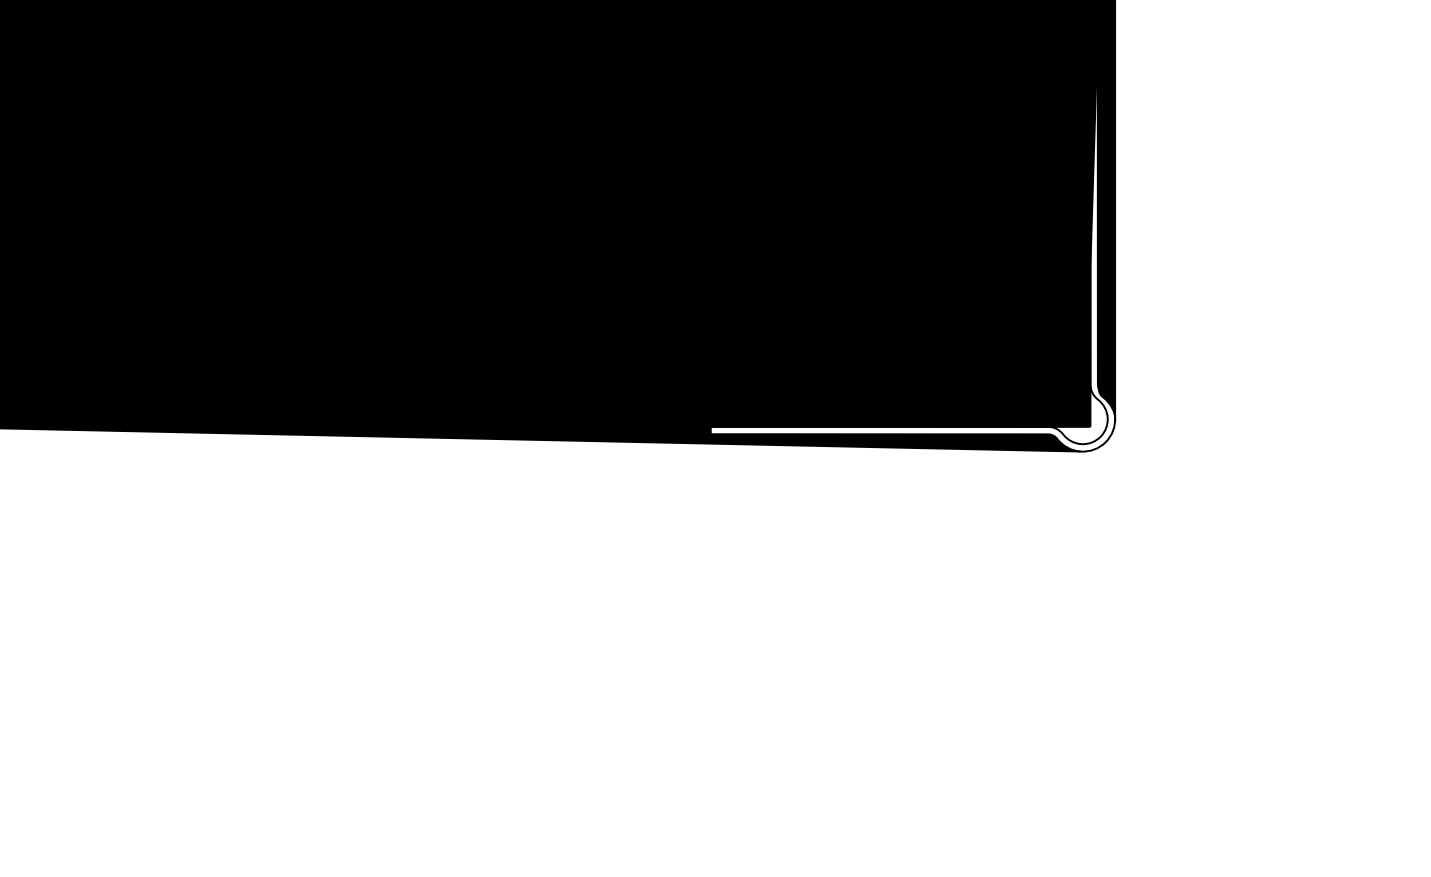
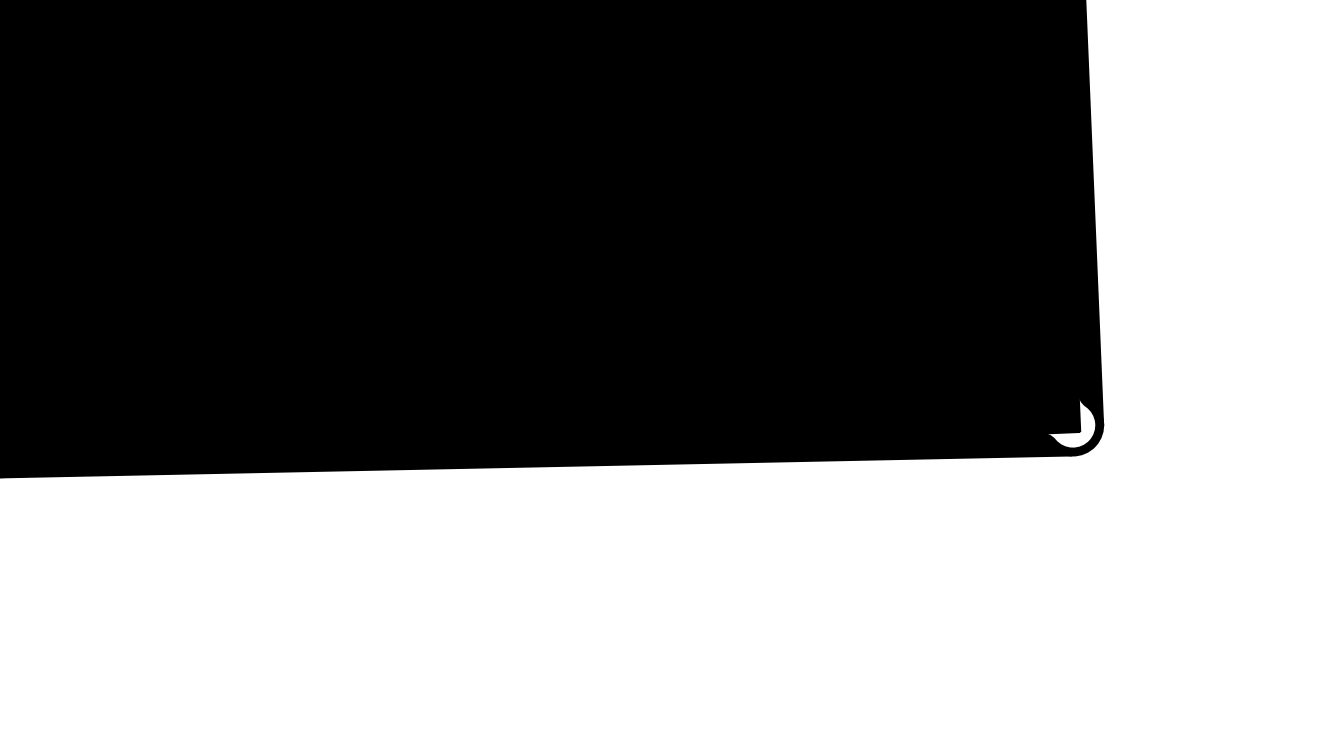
fill: (912, 249) -> (906, 272), added

